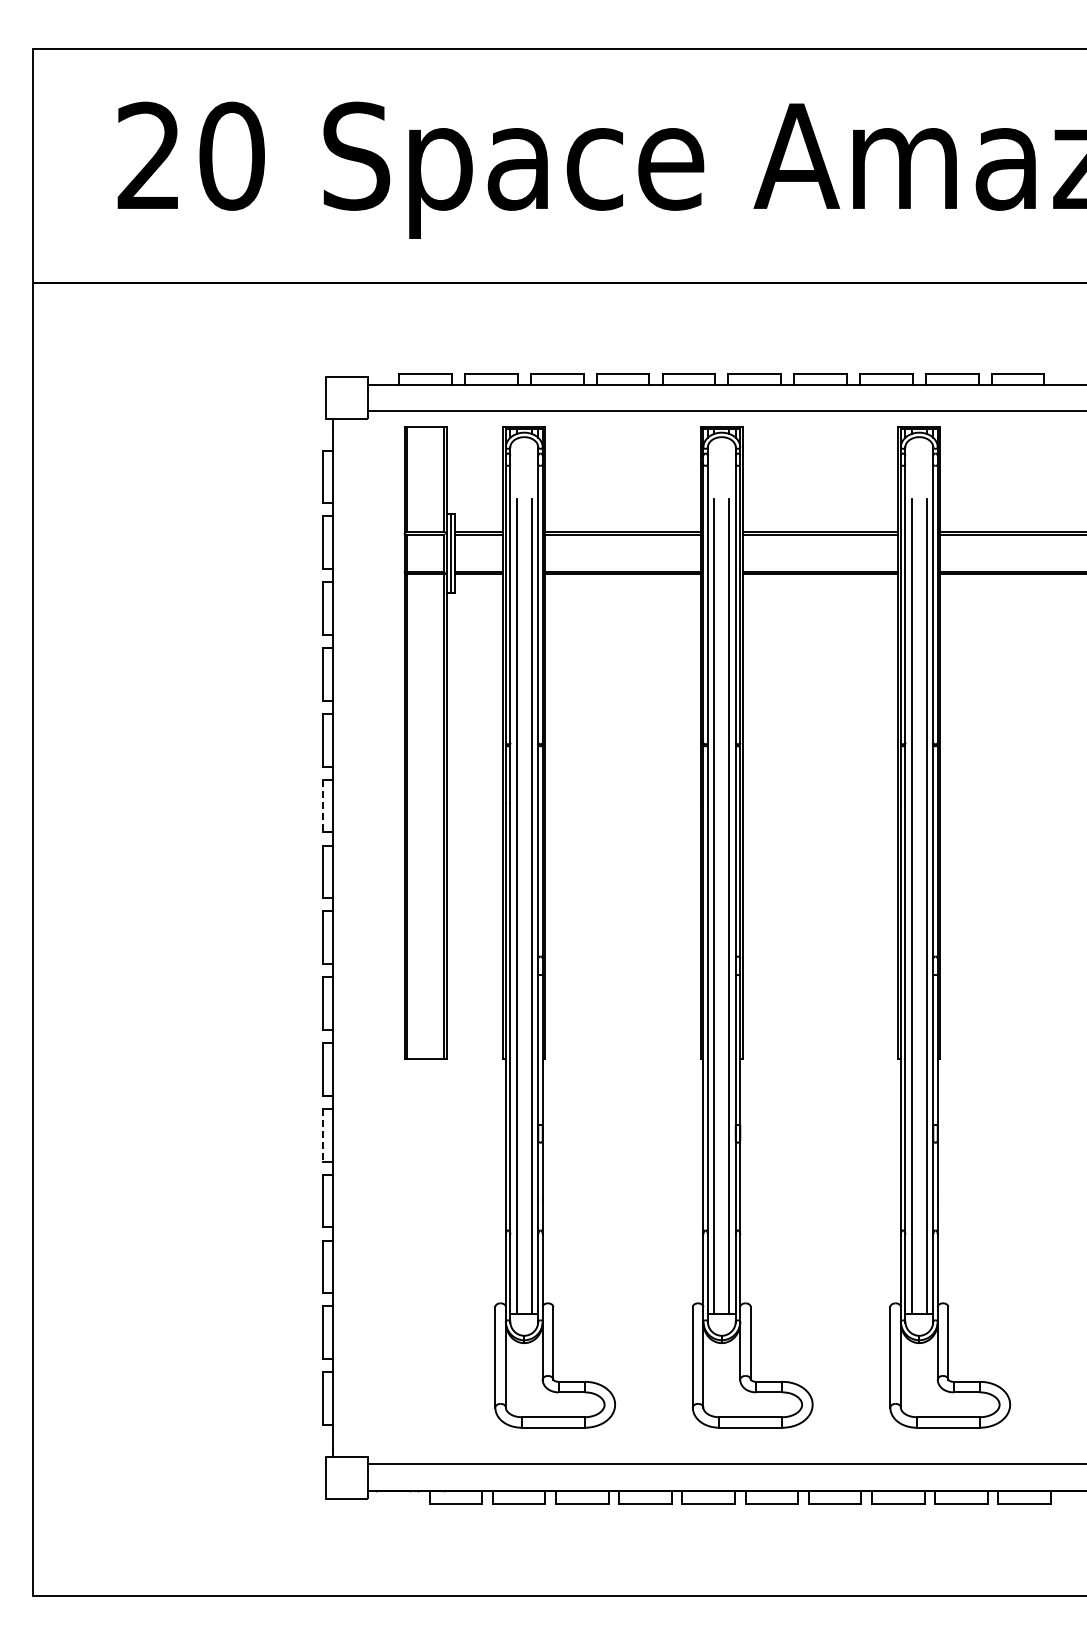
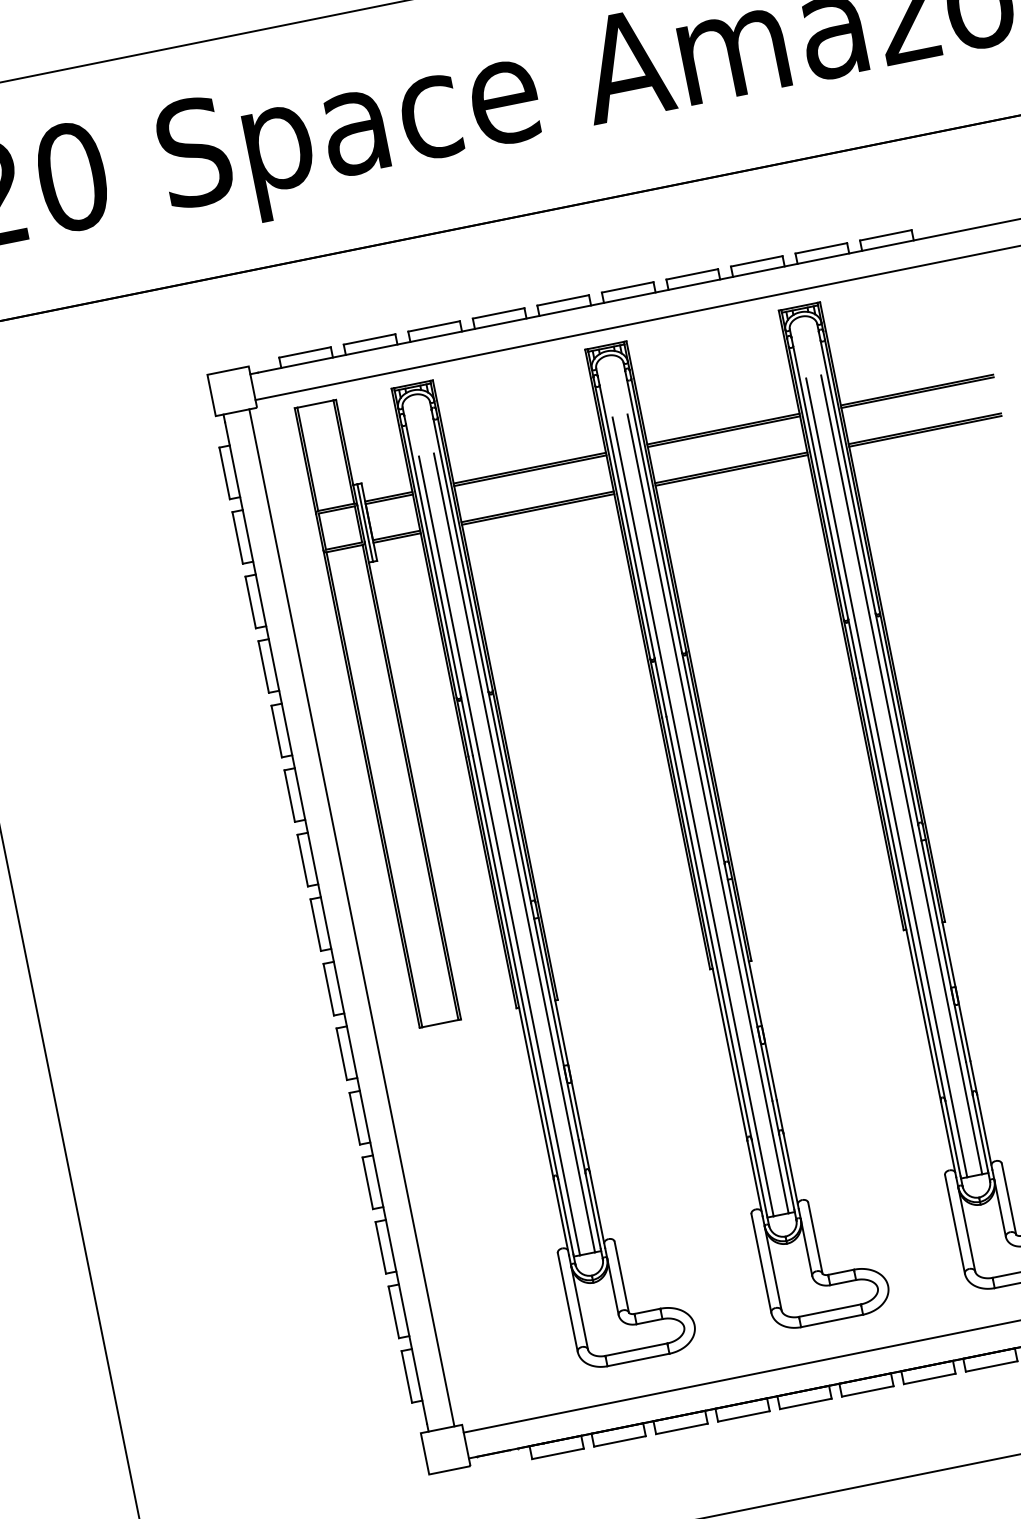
line: (322, 806) -> (289, 796), dashed -> solid
line: (359, 937) -> (351, 917), added
line: (322, 1135) -> (354, 1119), dashed -> solid

